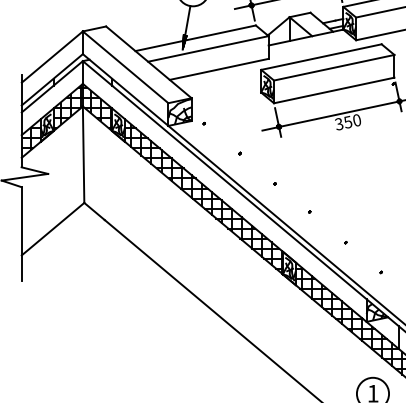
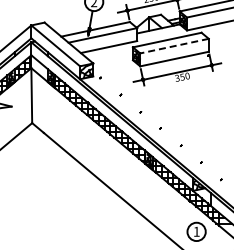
line: (334, 68) -> (174, 46), solid -> dashed
hatch: (97, 108) -> (39, 69), removed

